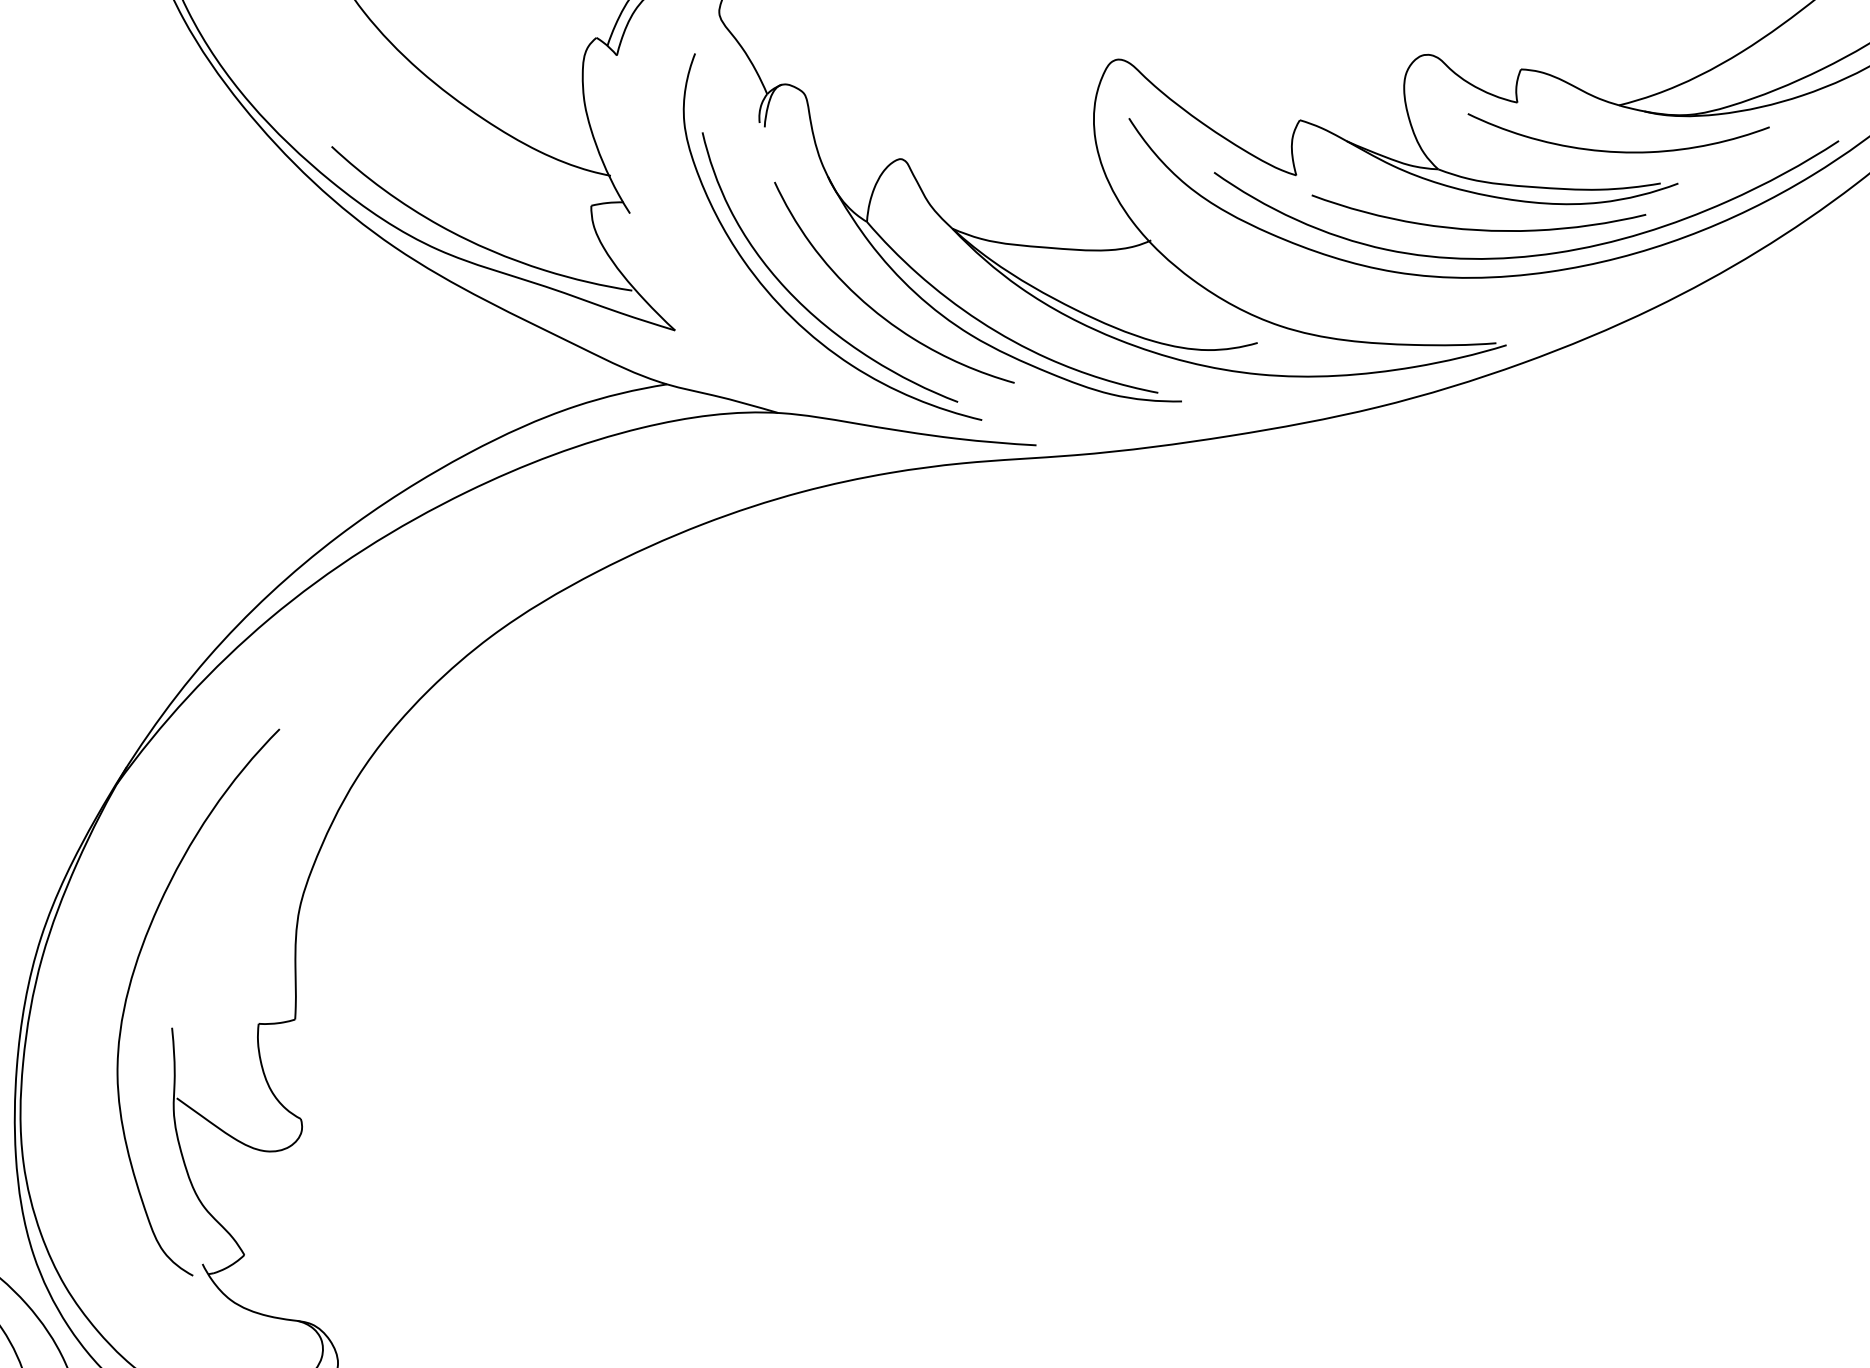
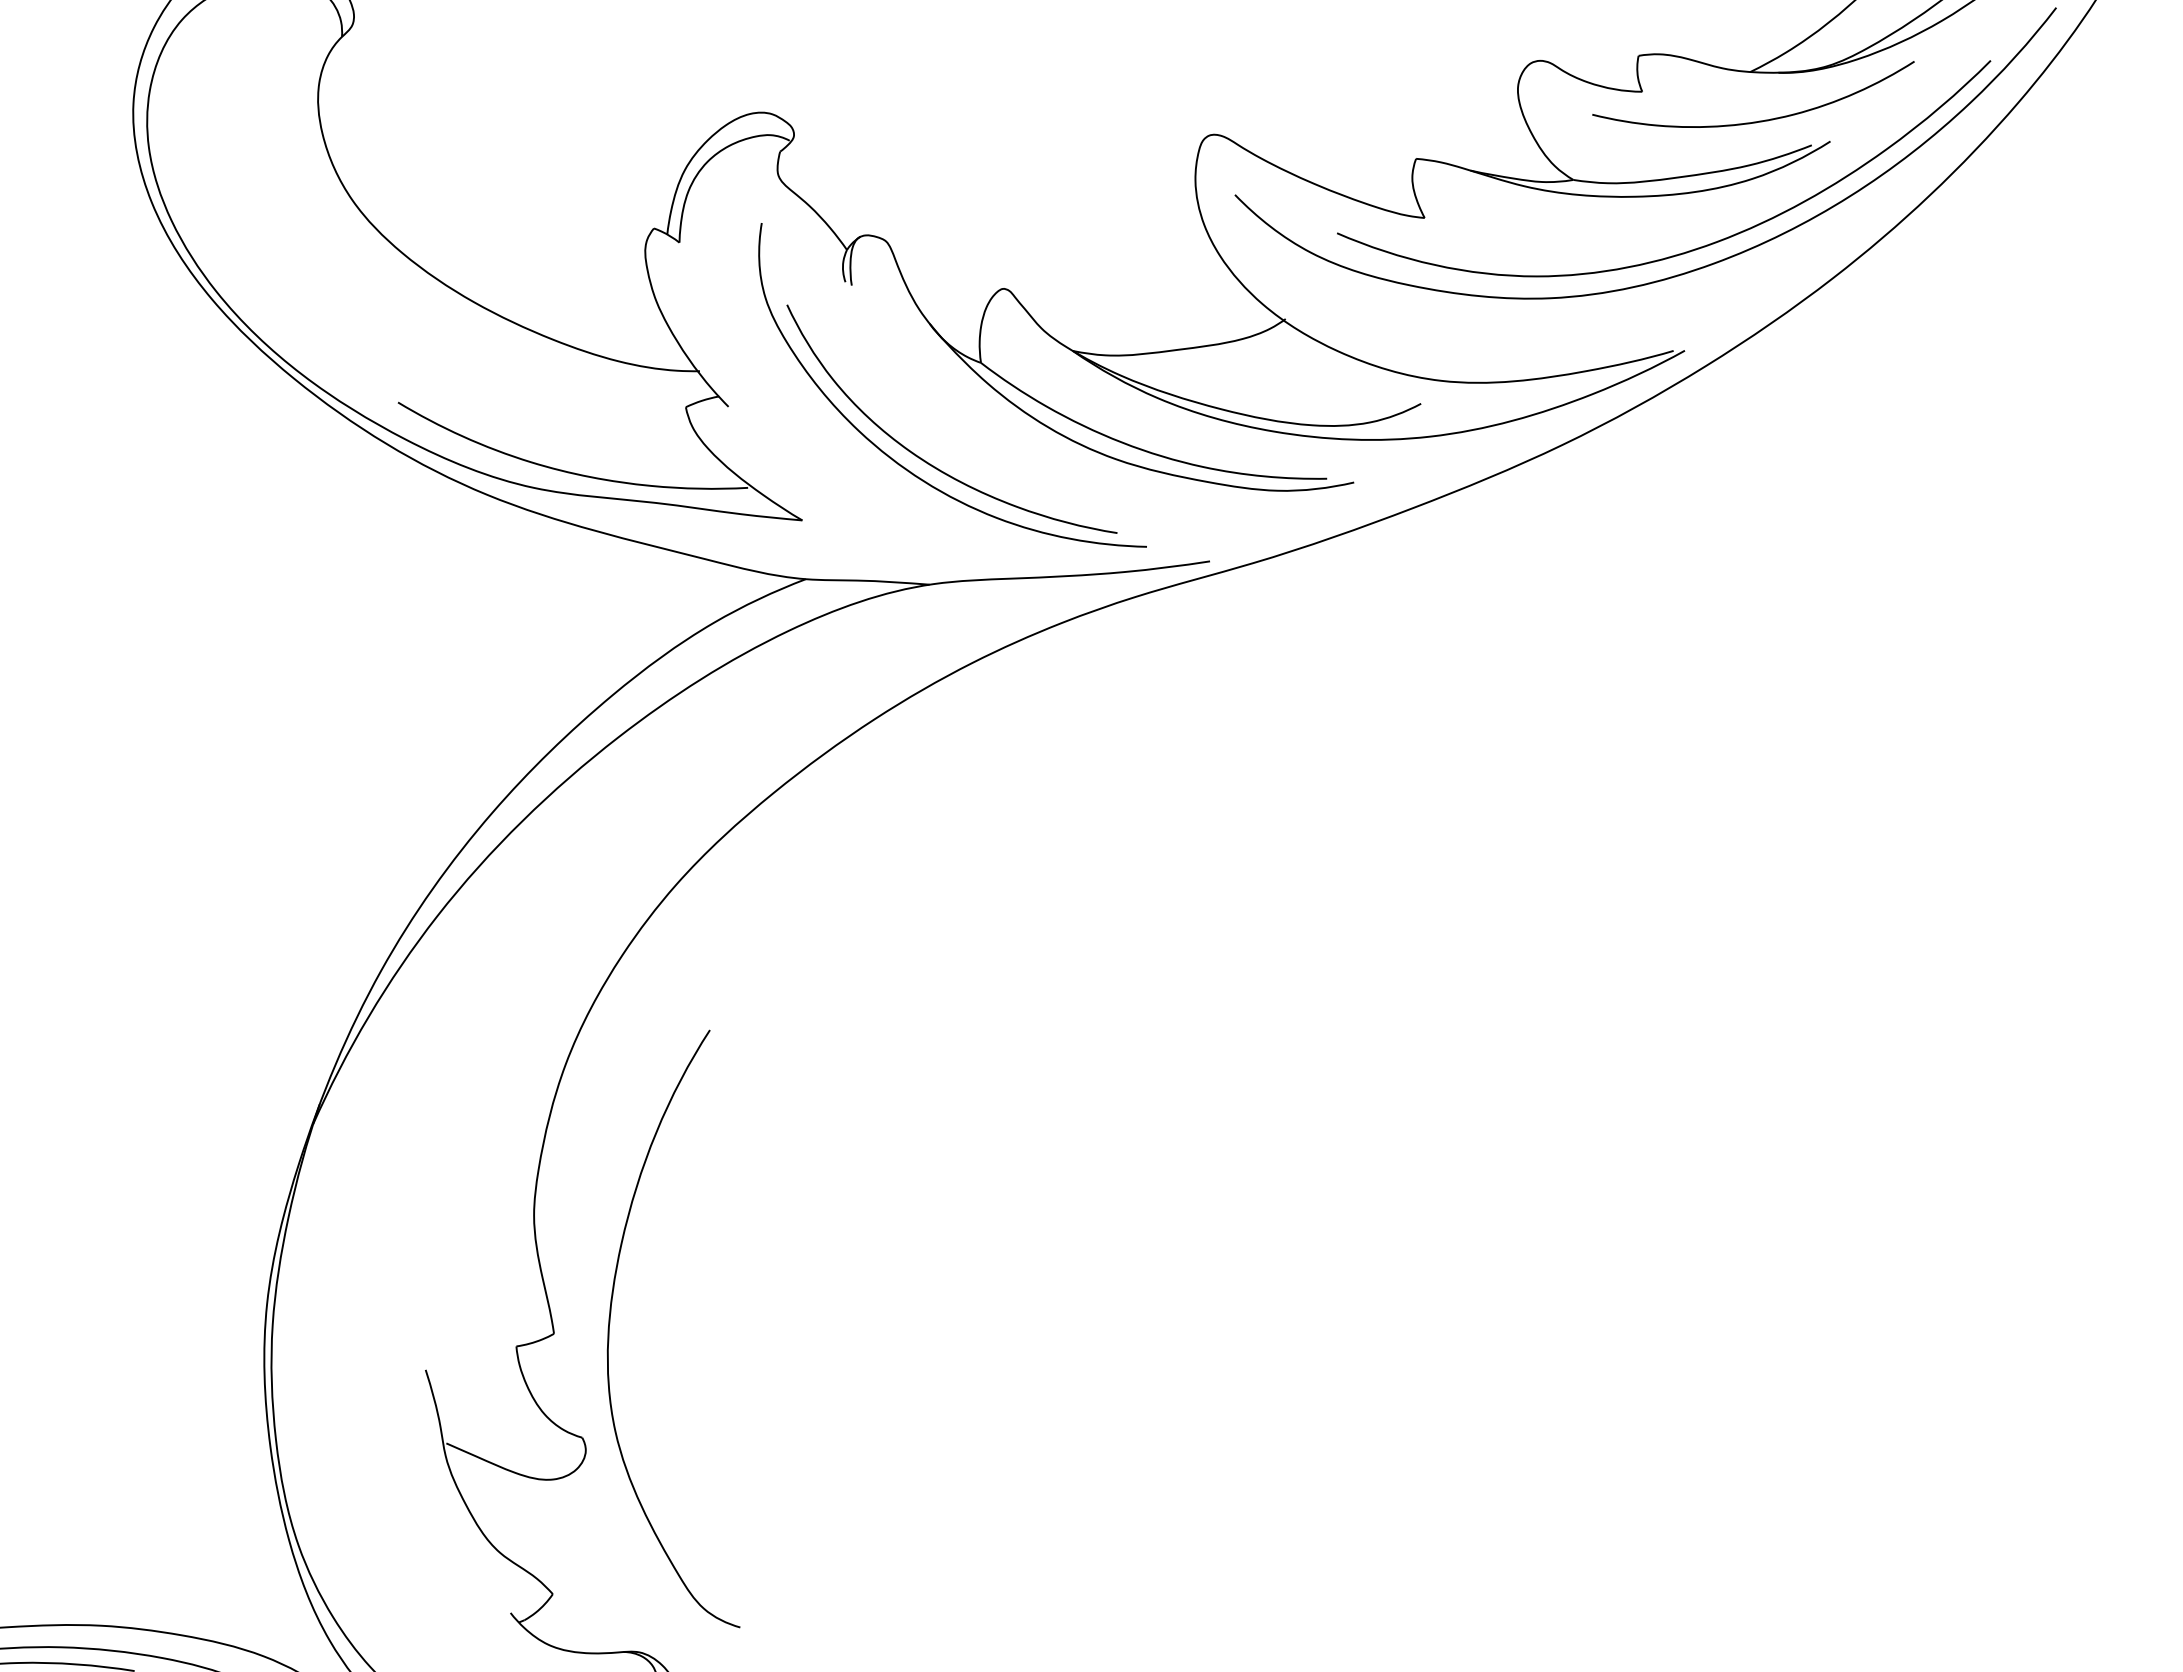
curve: (1475, 228) -> (1626, 234), removed
curve: (871, 306) -> (1004, 451), removed
curve: (133, 975) -> (610, 1323), moved

